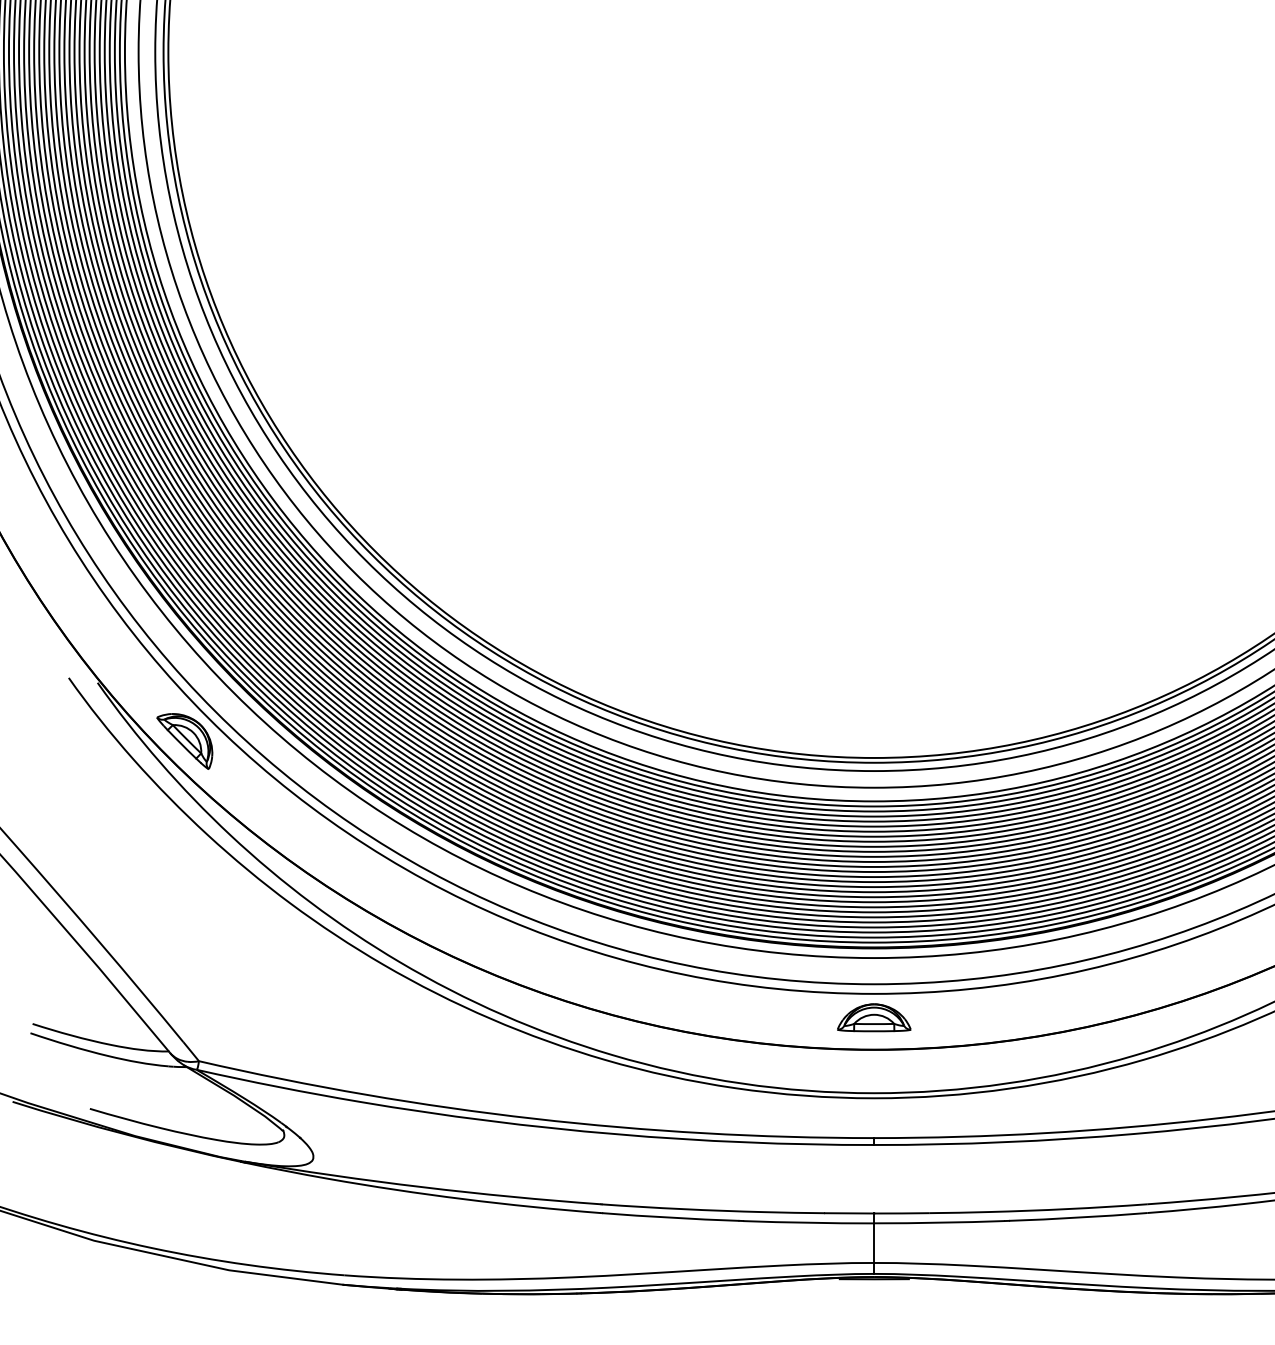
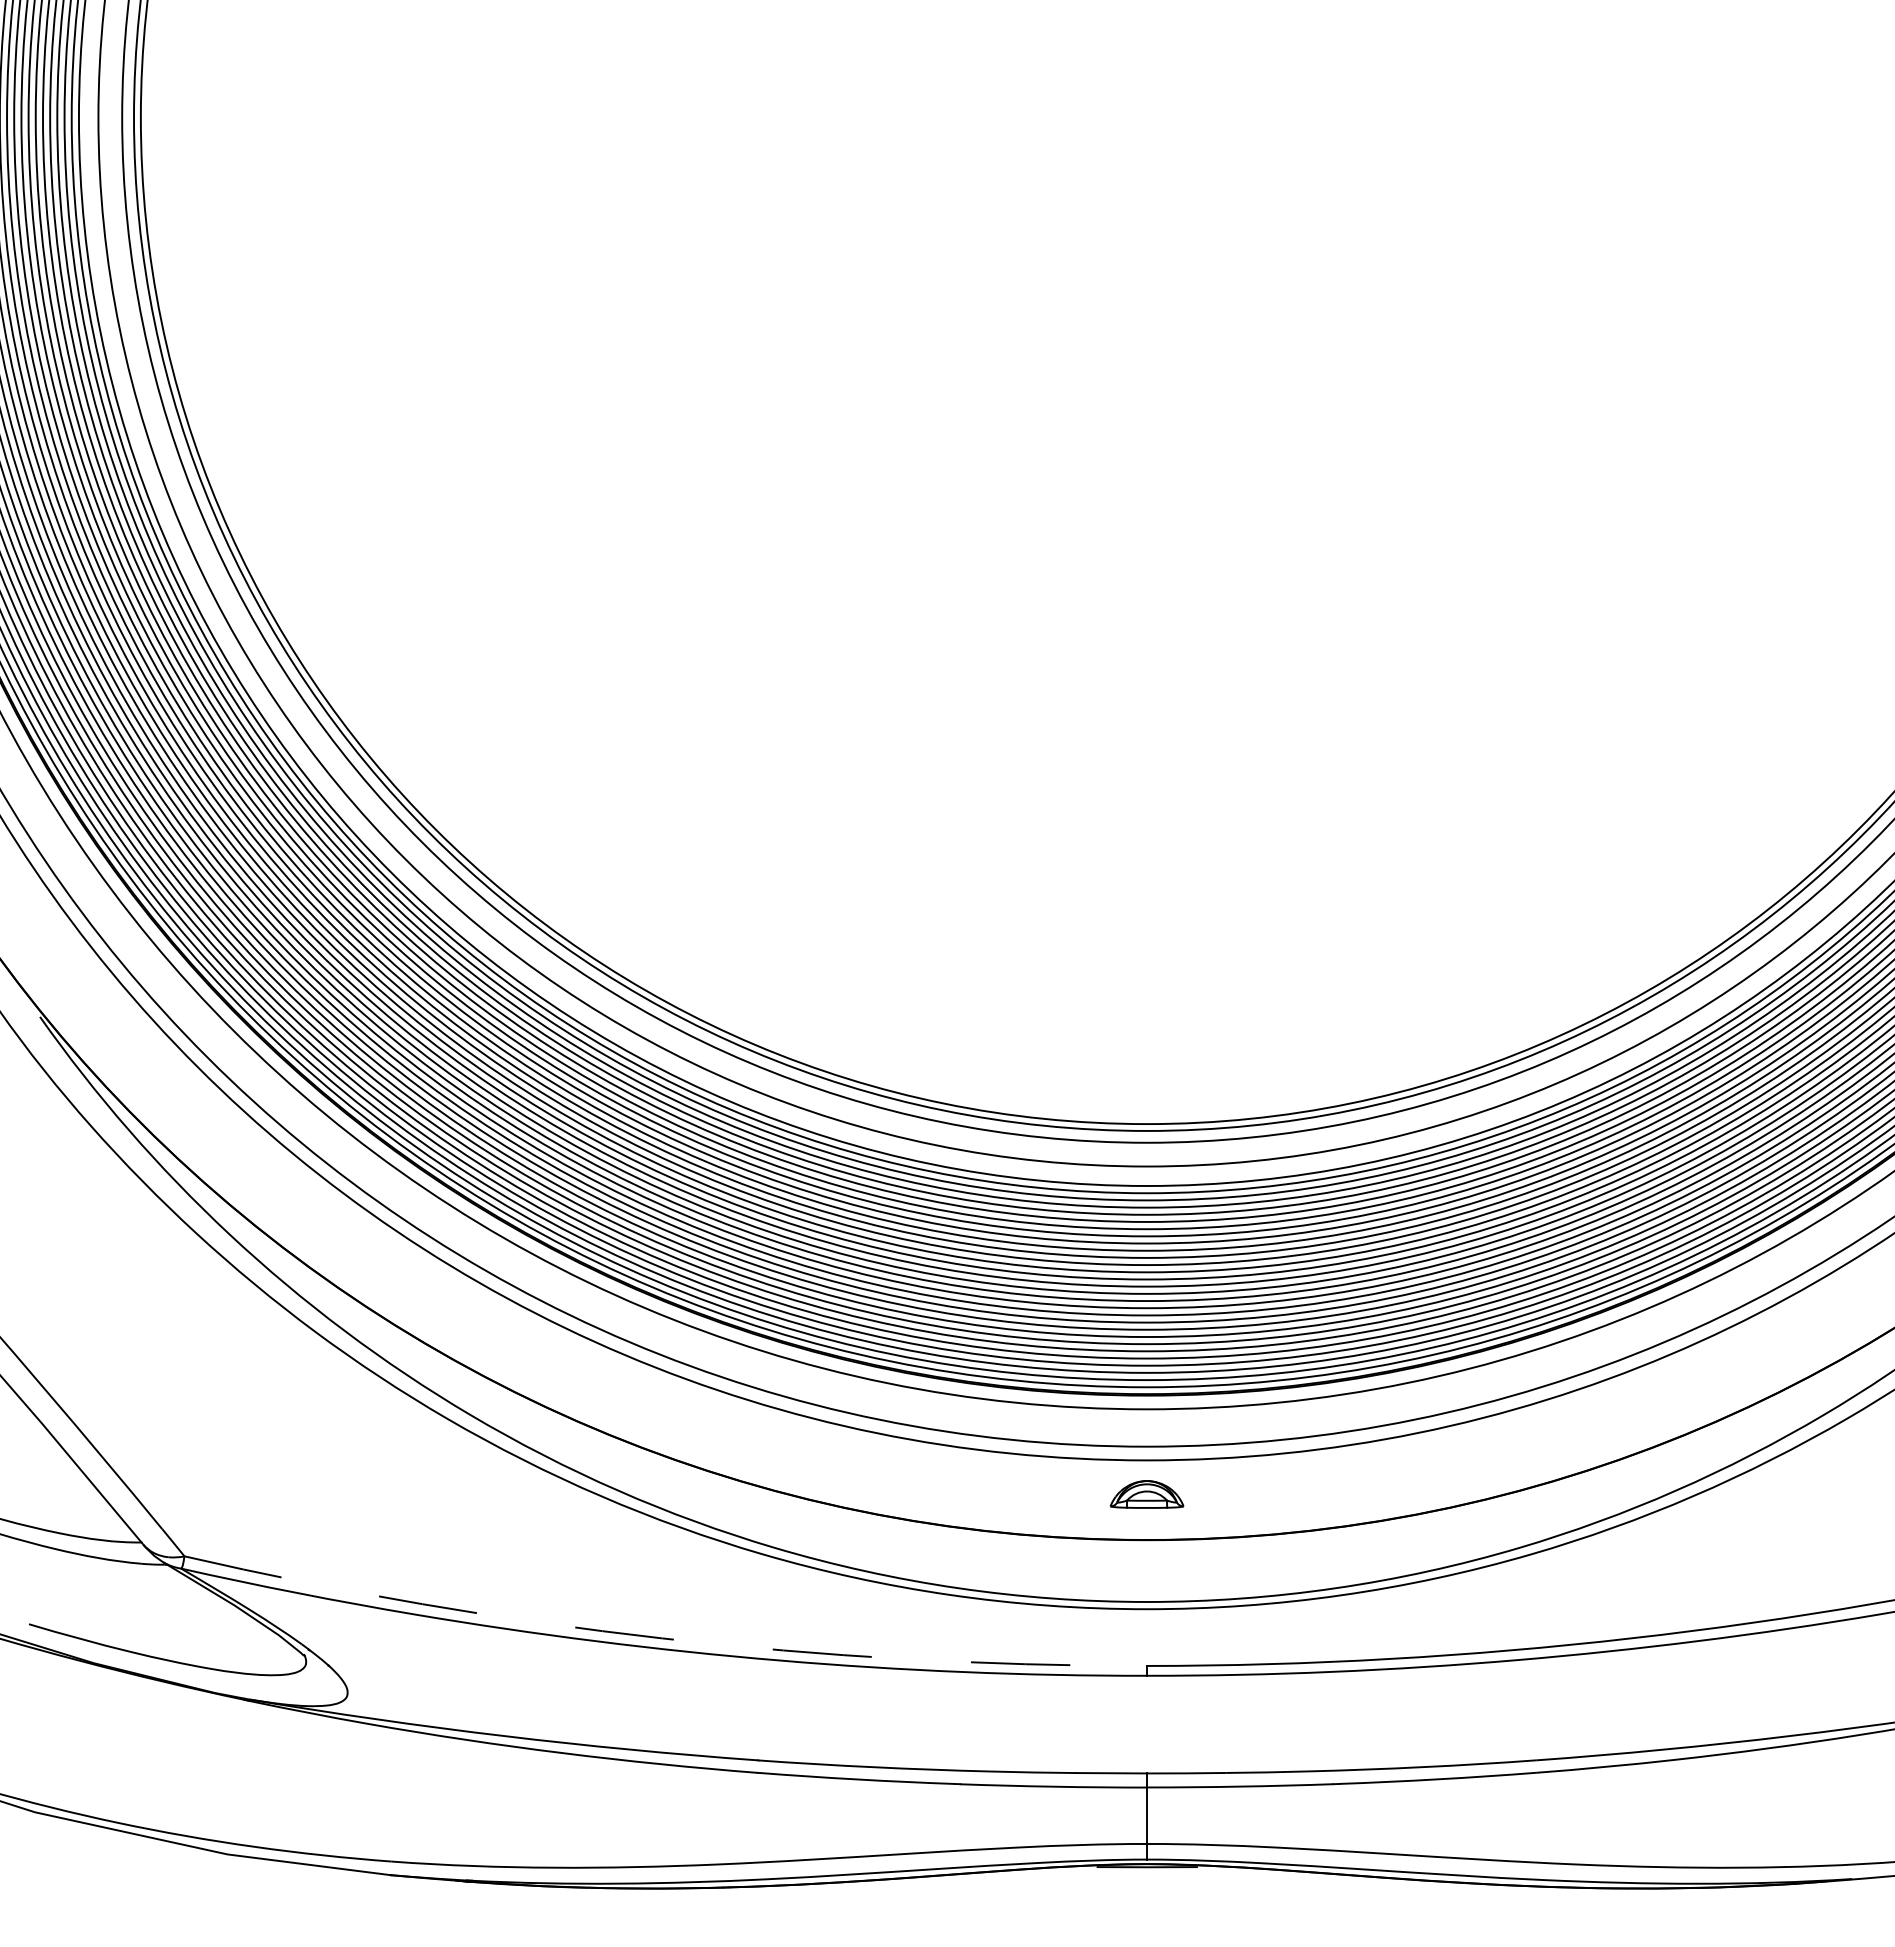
part: (184, 741) -> (164, 1100), removed
part: (873, 1017) -> (1146, 1494), size x0.7
arc: (534, 1118) -> (662, 1638), solid -> dashed

